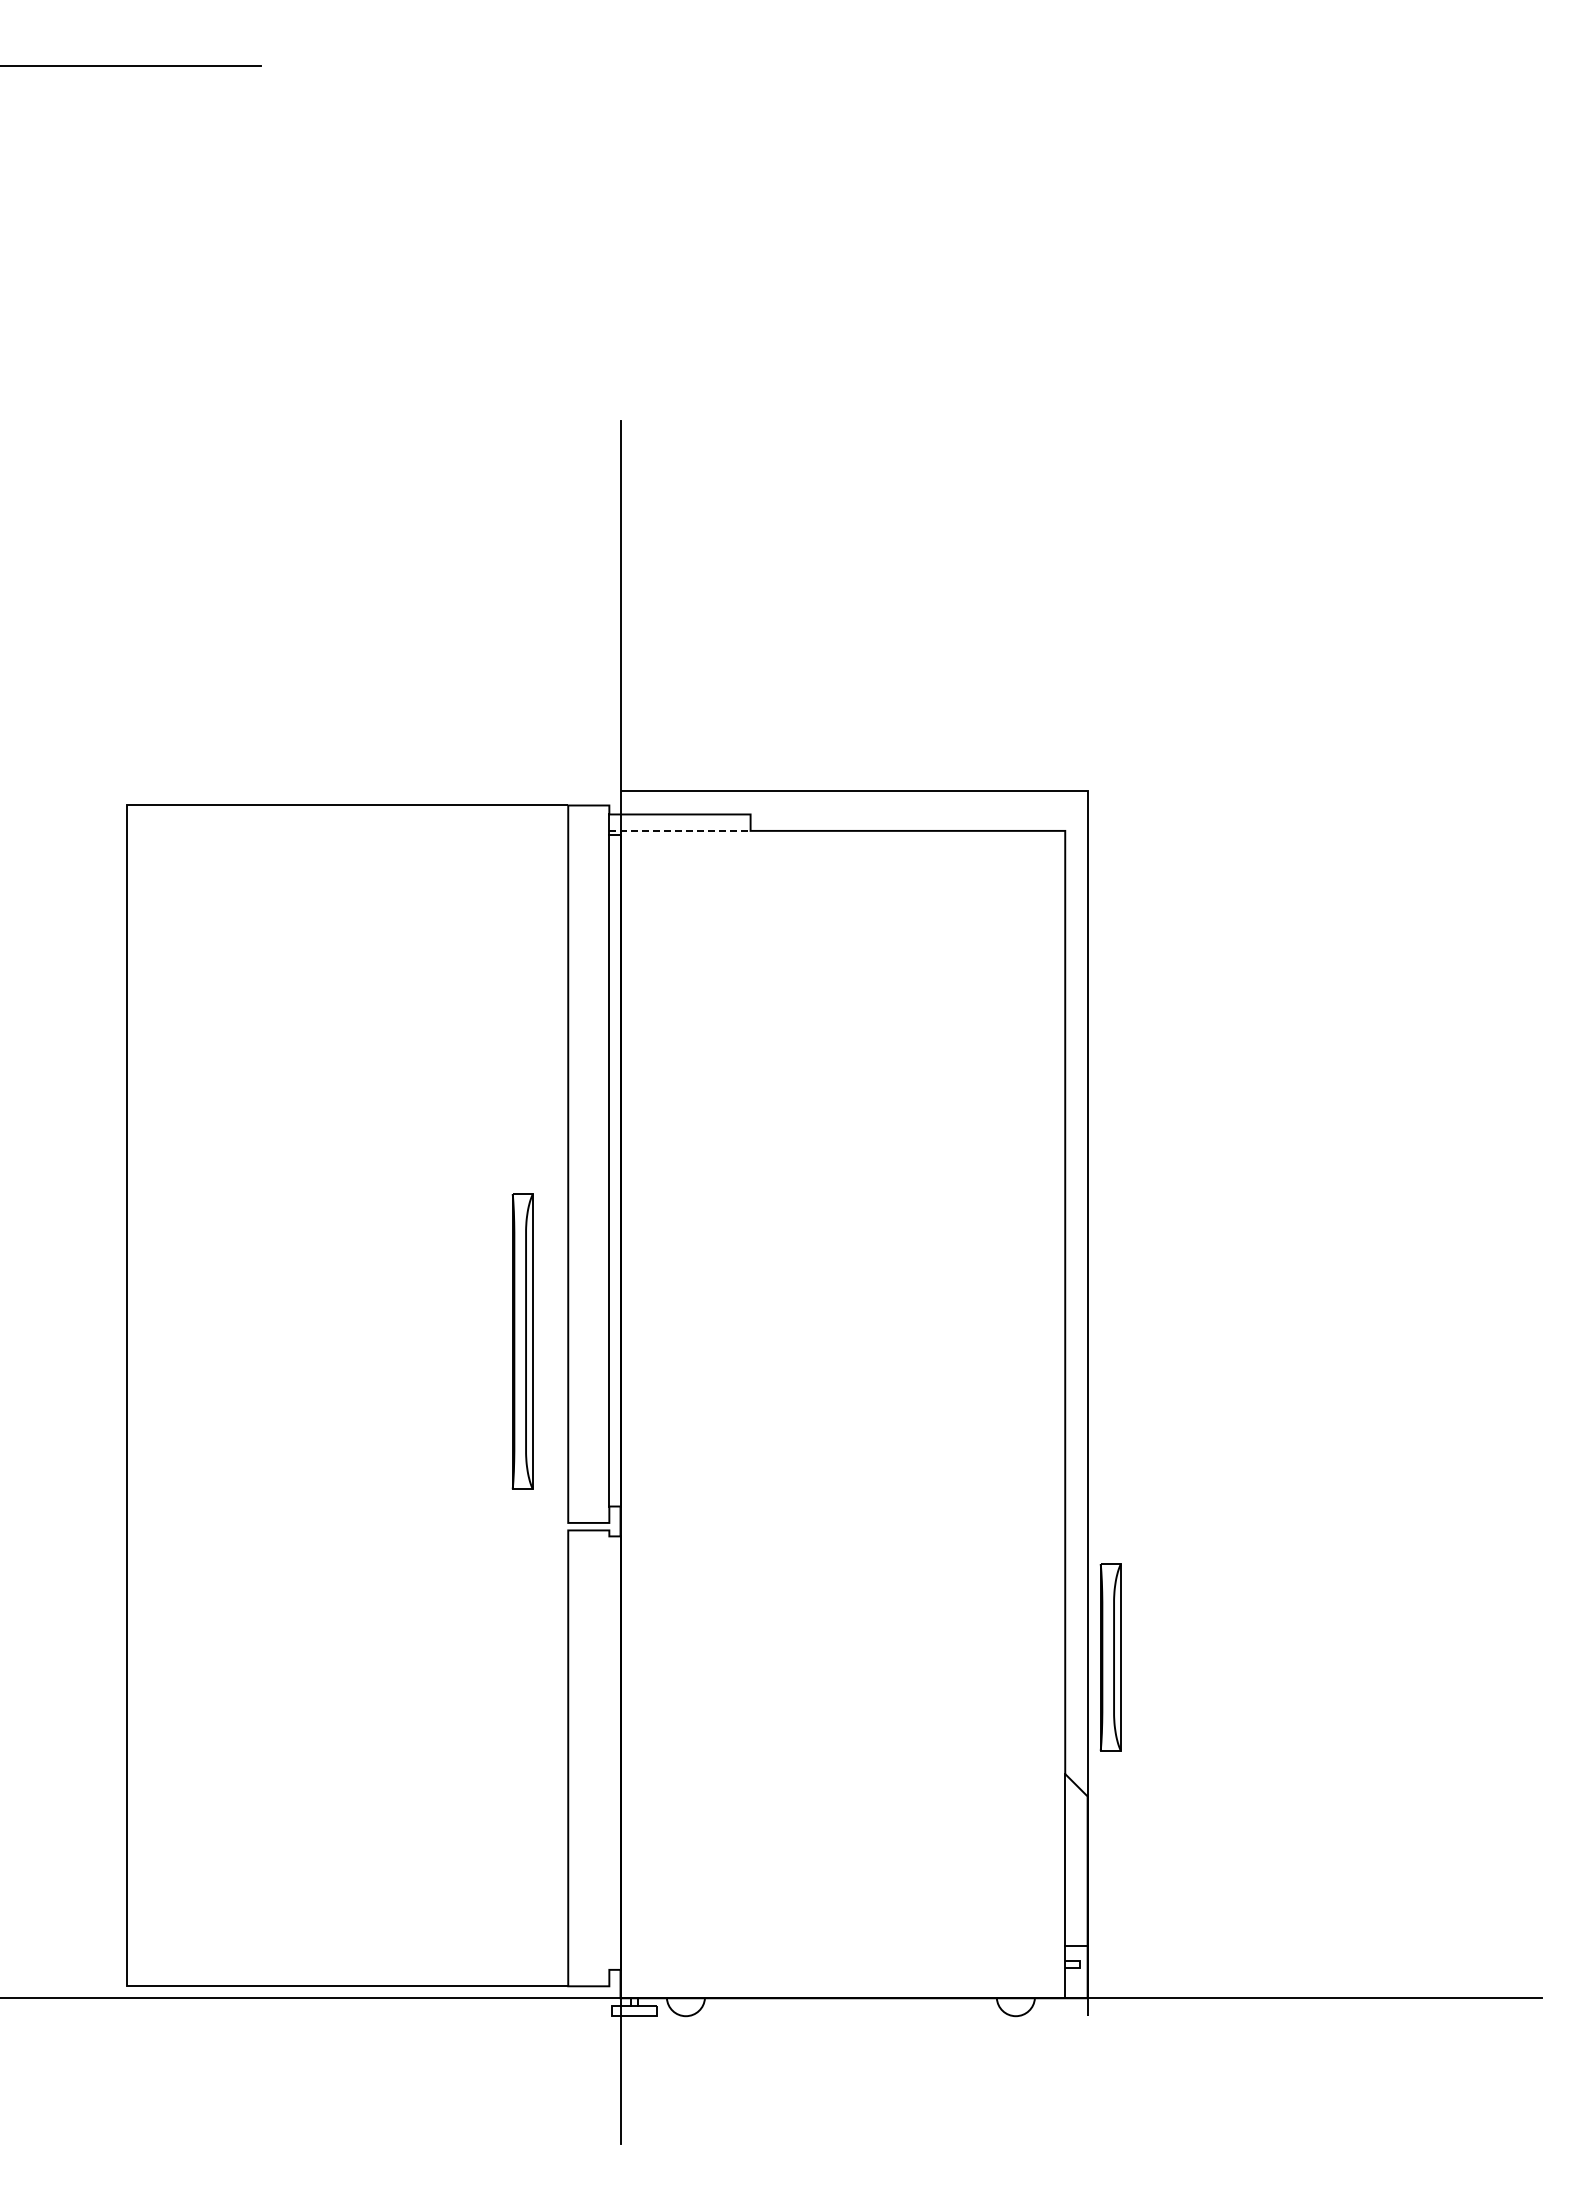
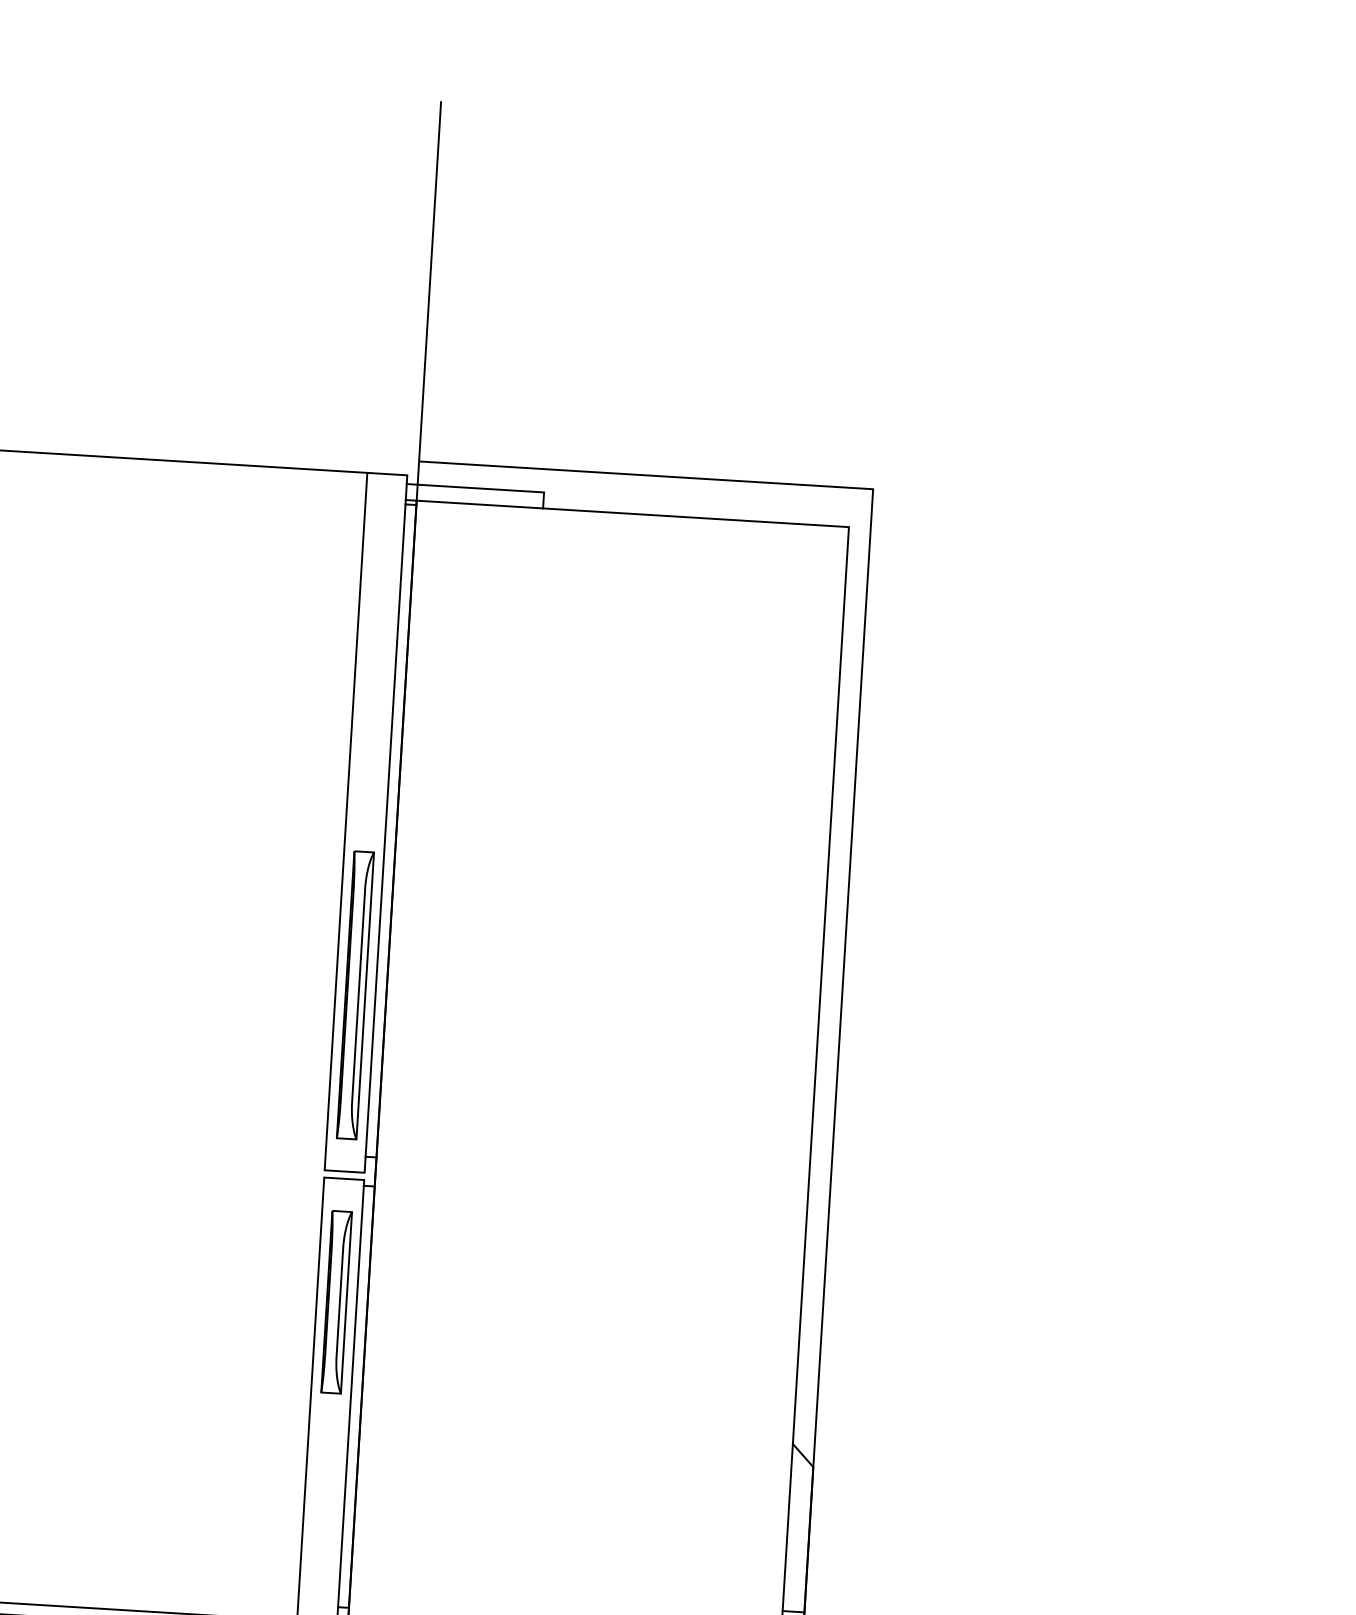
line: (679, 830) -> (474, 503), dashed -> solid
part: (522, 1341) -> (355, 995), moved
part: (1110, 1657) -> (336, 1302), moved
line: (609, 1752) -> (351, 1395), added

